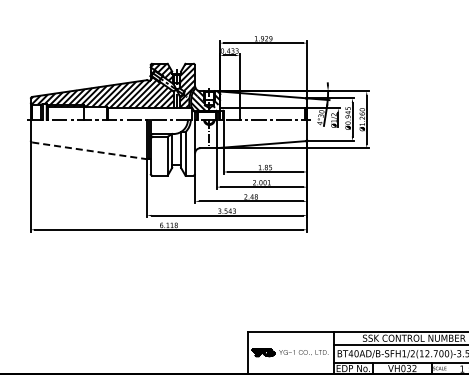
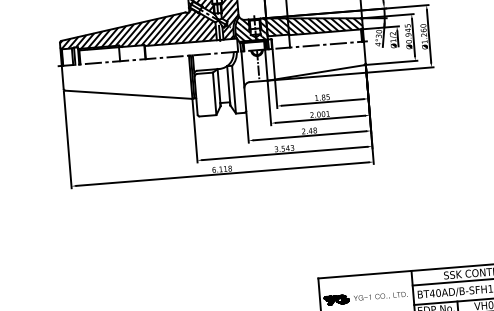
hatch: (258, 100) -> (309, 24), added
line: (90, 150) -> (129, 94), dashed -> solid

